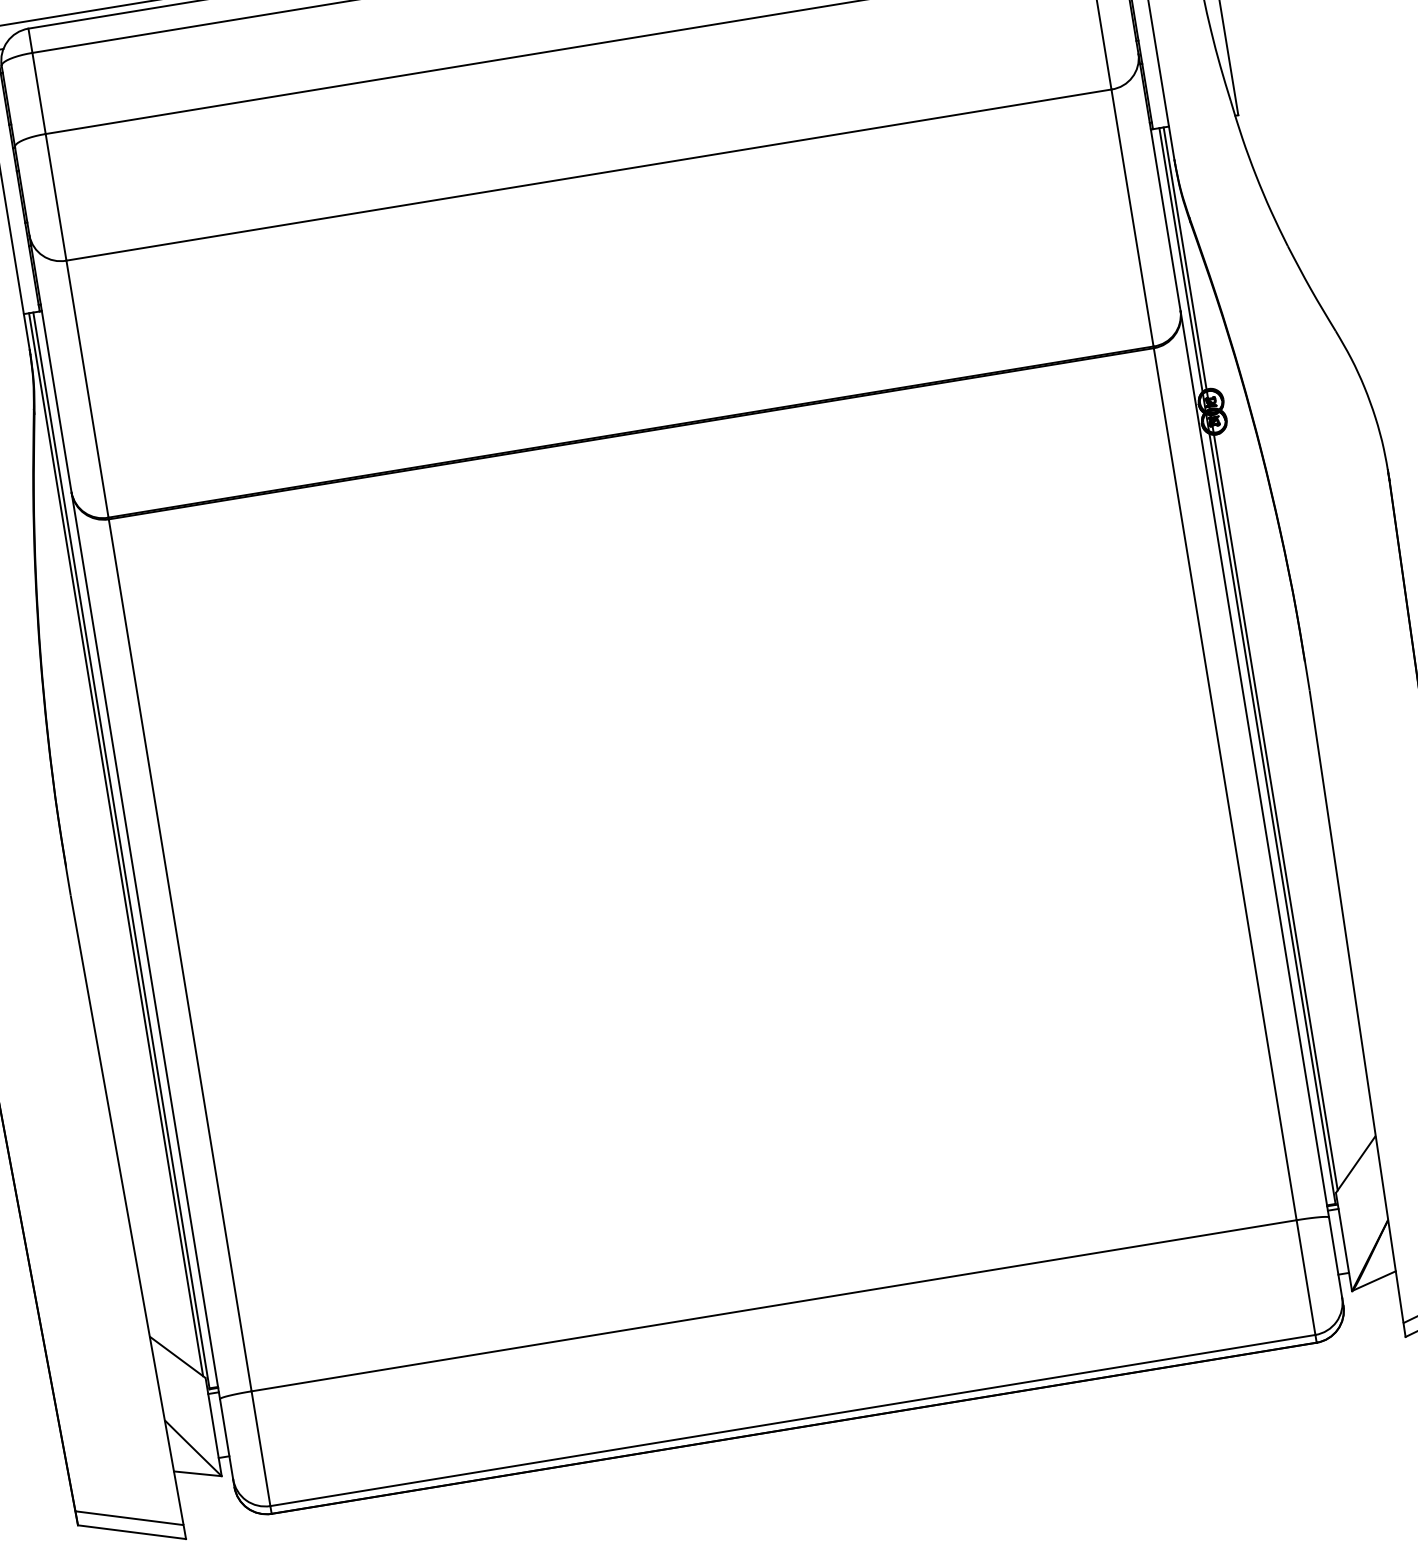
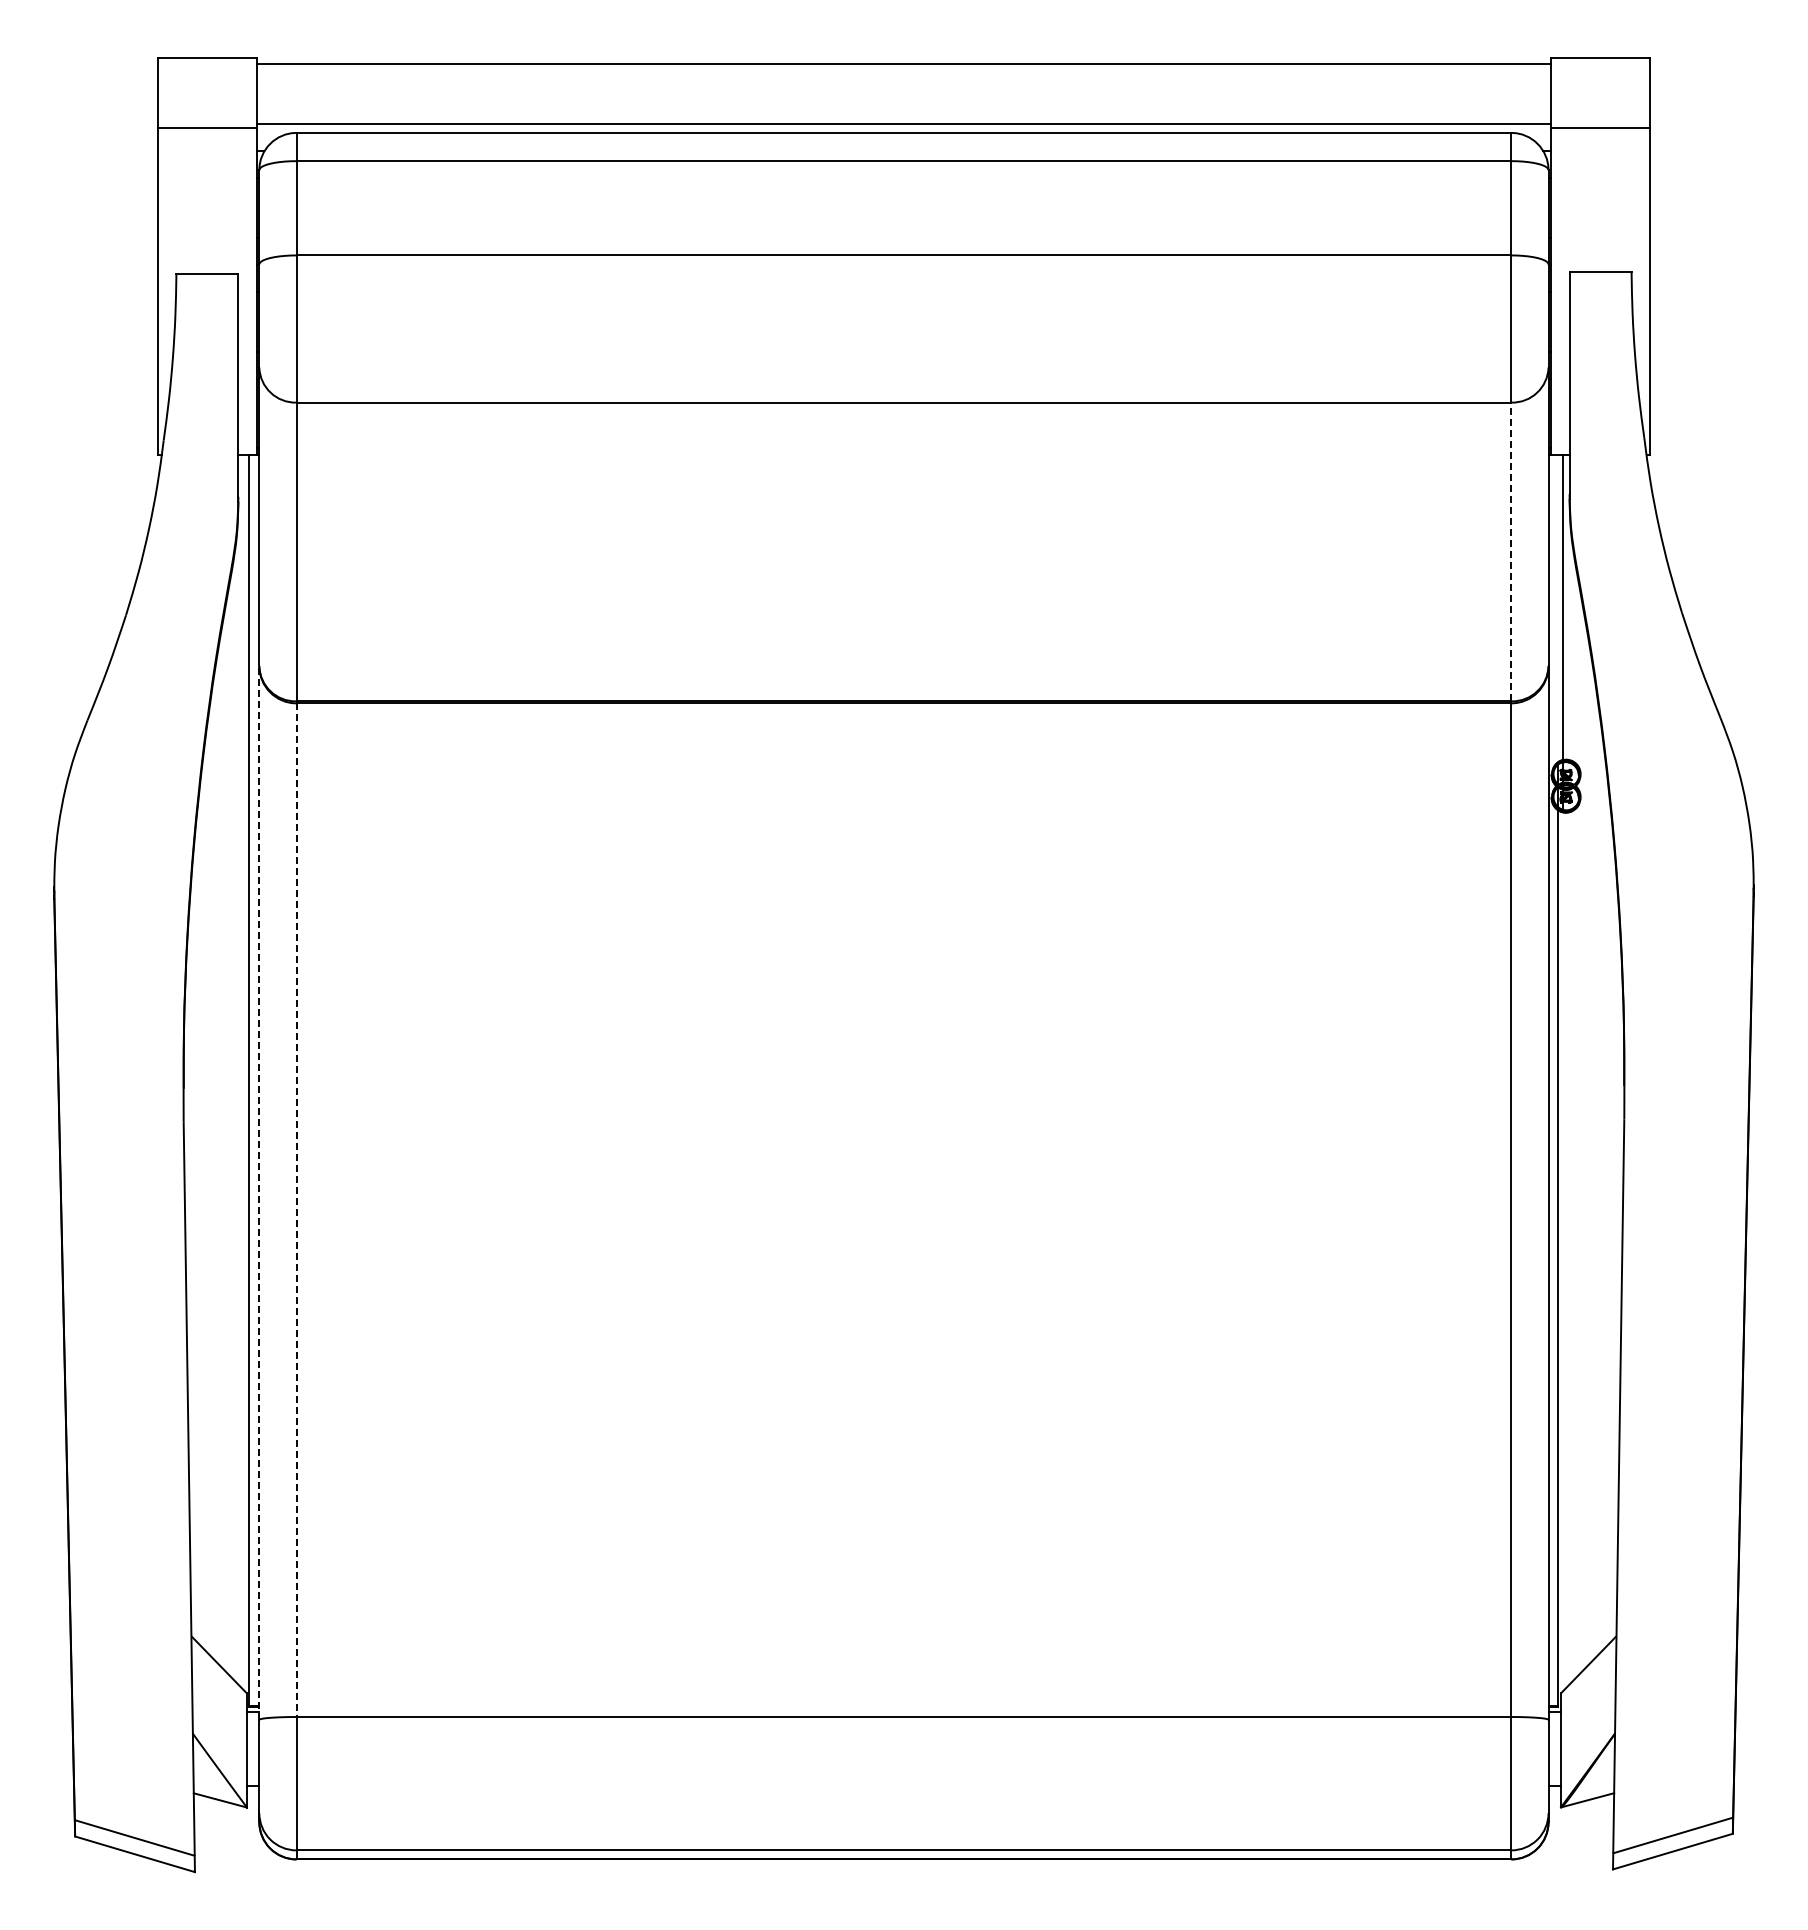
line: (1132, 217) -> (1511, 551), solid -> dashed
line: (1181, 259) -> (1558, 608), removed
line: (1275, 812) -> (1563, 1251), removed
line: (116, 844) -> (244, 1072), removed
line: (146, 946) -> (259, 1193), solid -> dashed
line: (180, 955) -> (296, 1210), solid -> dashed

